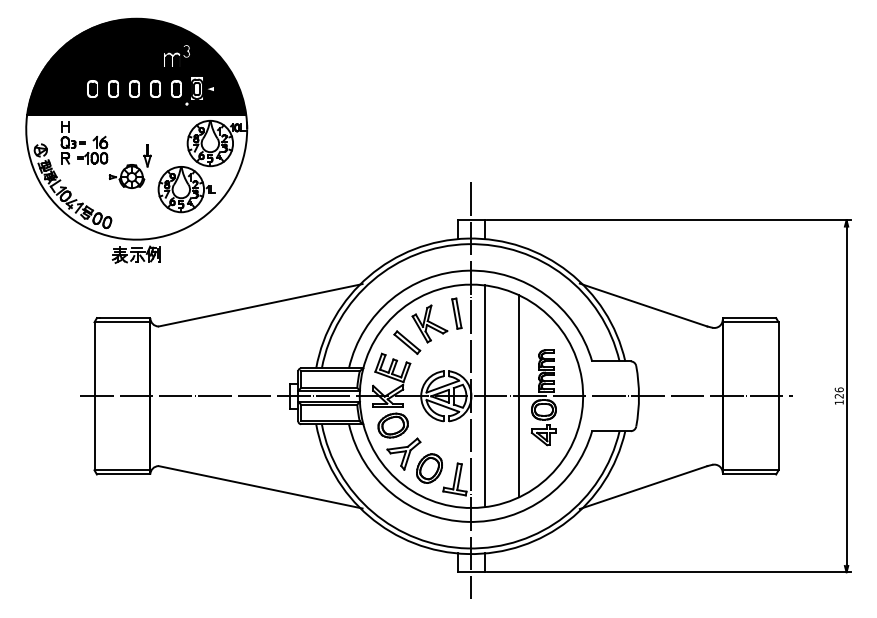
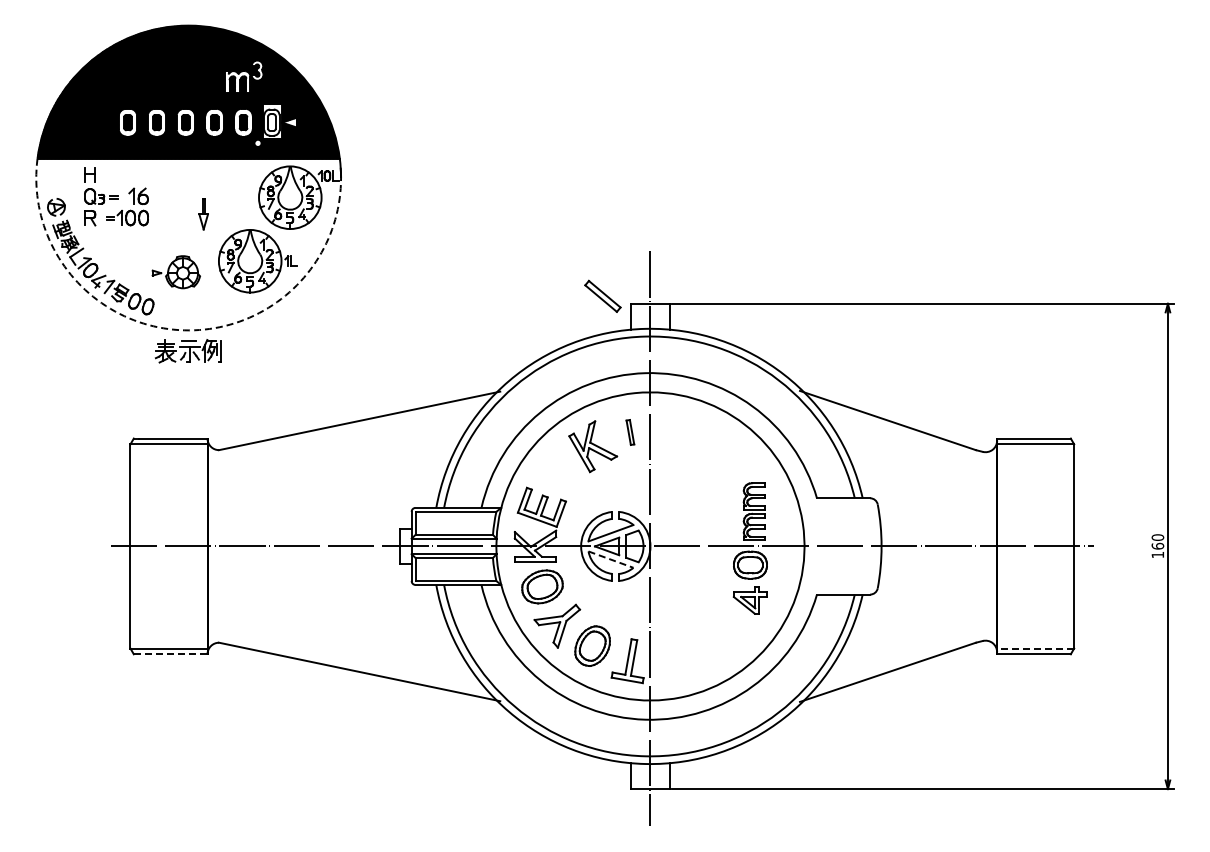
part: (126, 176) -> (175, 272), moved
arc: (130, 239) -> (179, 330), solid -> dashed
part: (456, 313) -> (630, 432), size x0.6
part: (406, 341) -> (602, 295), moved
text: (839, 392) -> (1157, 541), 126 -> 160
line: (518, 395) -> (715, 545), removed
line: (485, 396) -> (669, 546), removed
line: (443, 405) -> (611, 559), solid -> dashed
line: (750, 470) -> (1035, 648), solid -> dashed
line: (123, 474) -> (170, 654), solid -> dashed

